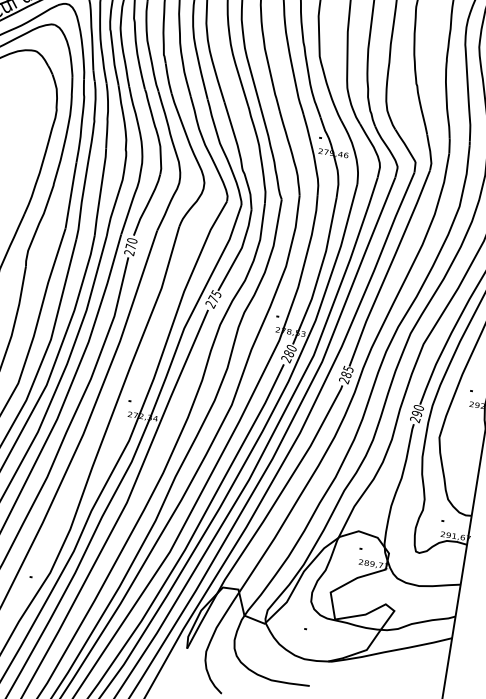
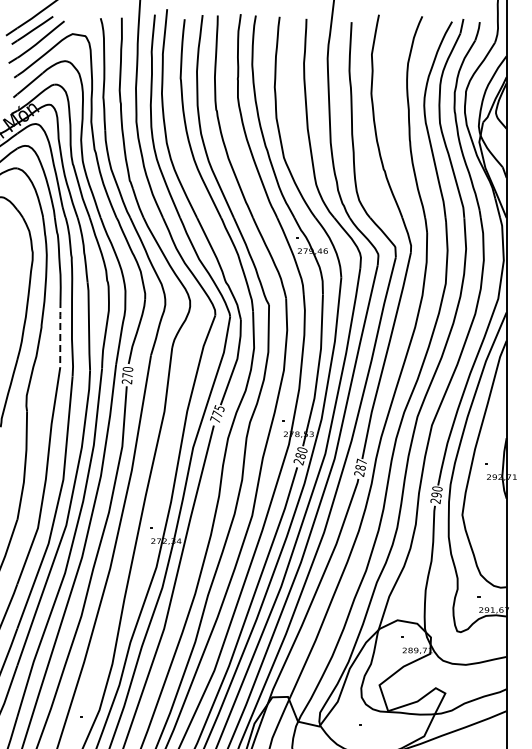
line: (71, 194) -> (60, 333), solid -> dashed
text: (210, 304) -> (215, 419), 275 -> 775
text: (348, 368) -> (361, 461), 285 -> 287

